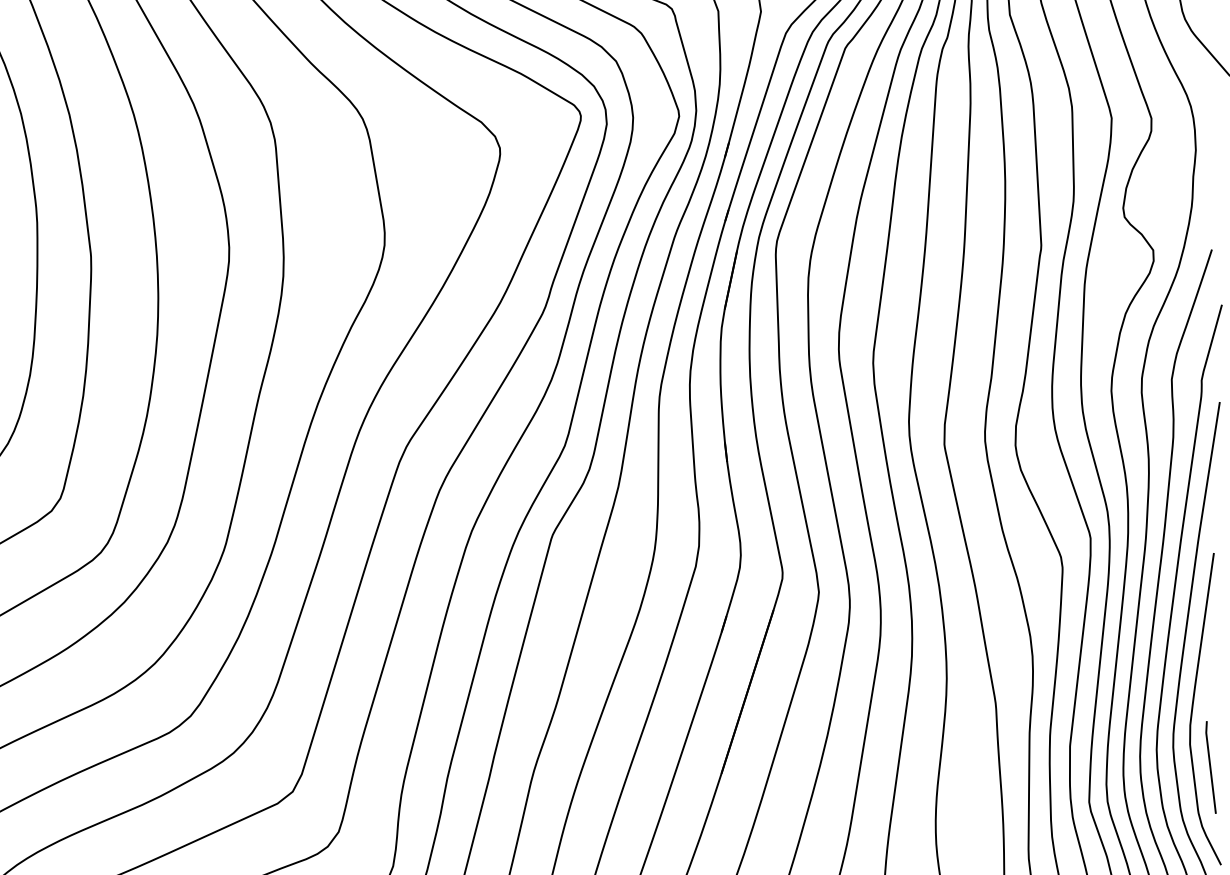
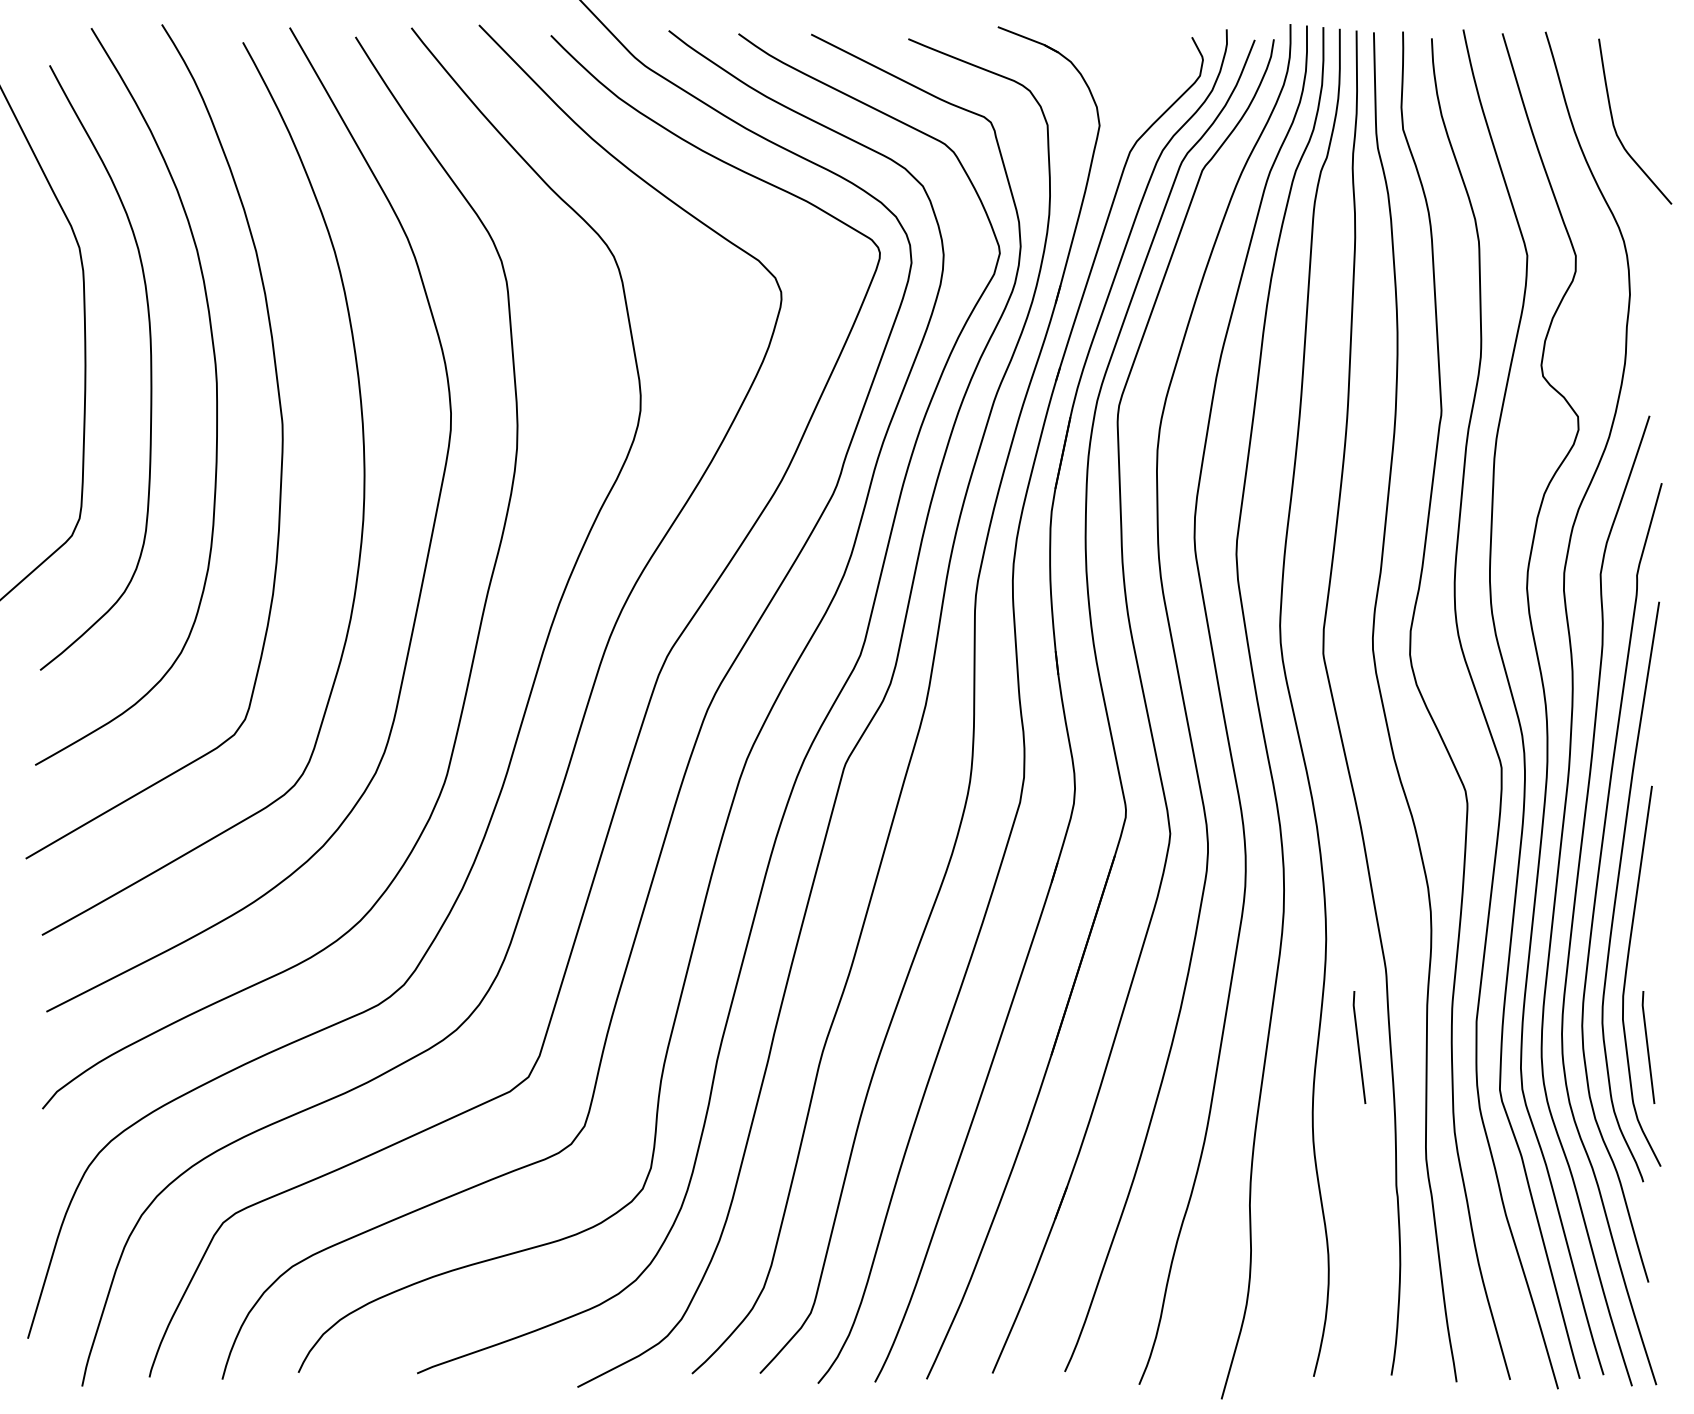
line: (974, 767) -> (1359, 1047), added

